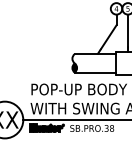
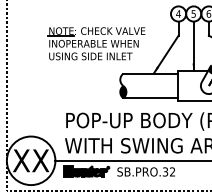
part: (54, 31) -> (96, 43), added
text: (111, 128) -> (172, 171), SB.PRO.38 -> SB.PRO.32

